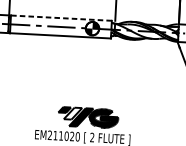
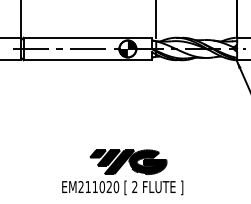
line: (61, 17) -> (87, 37), dashed -> solid
fill: (72, 113) -> (108, 157), added

